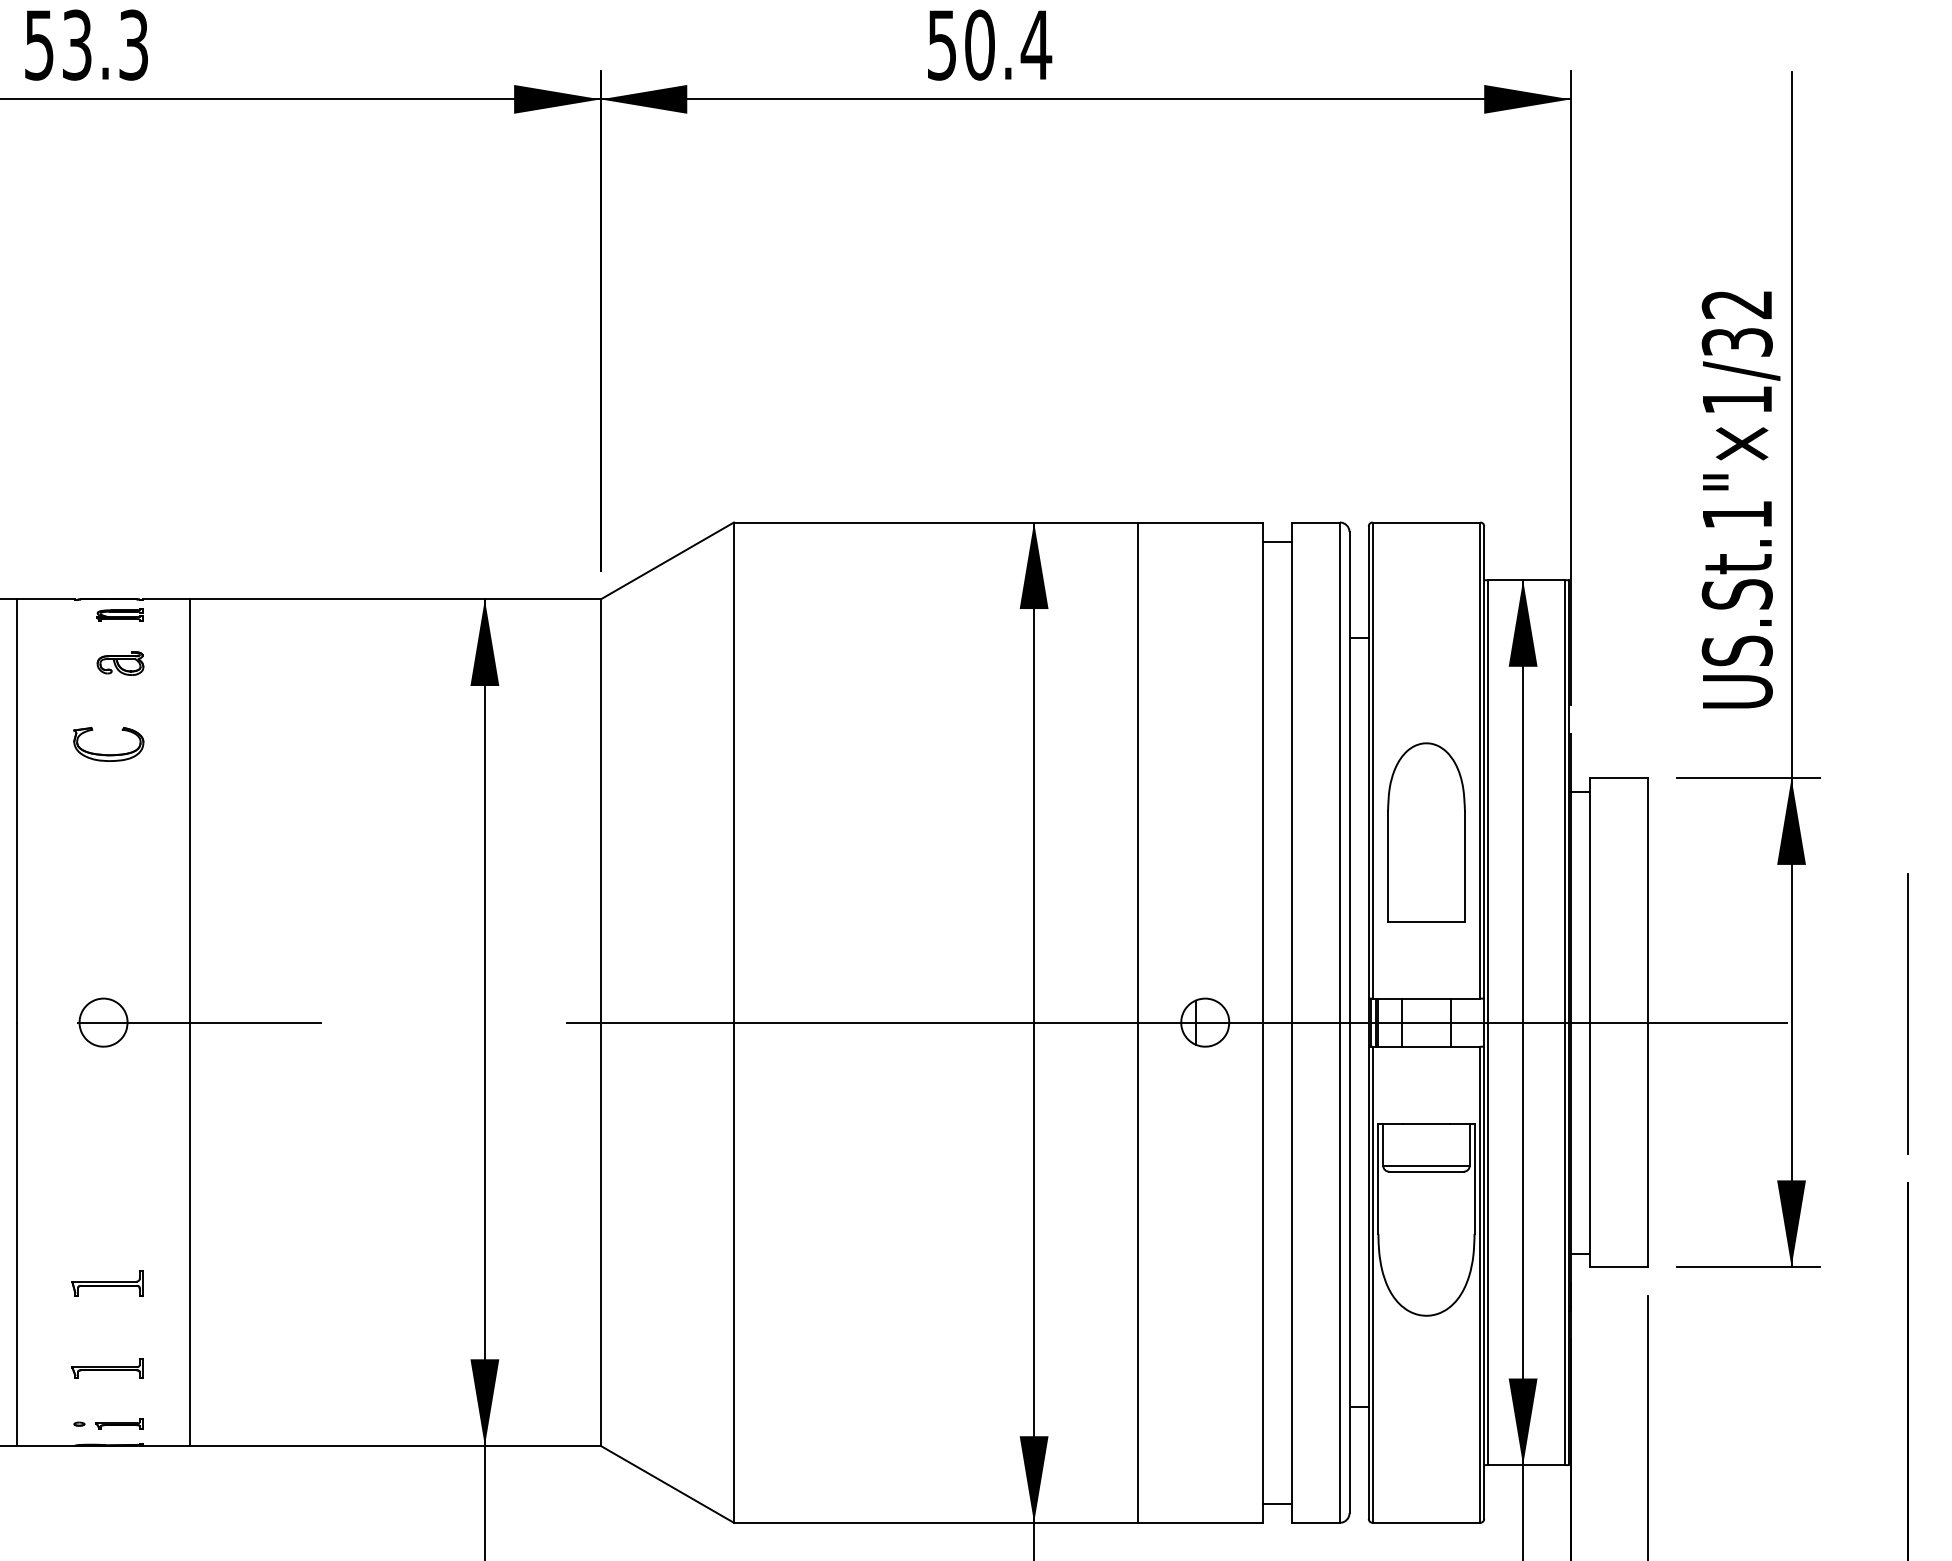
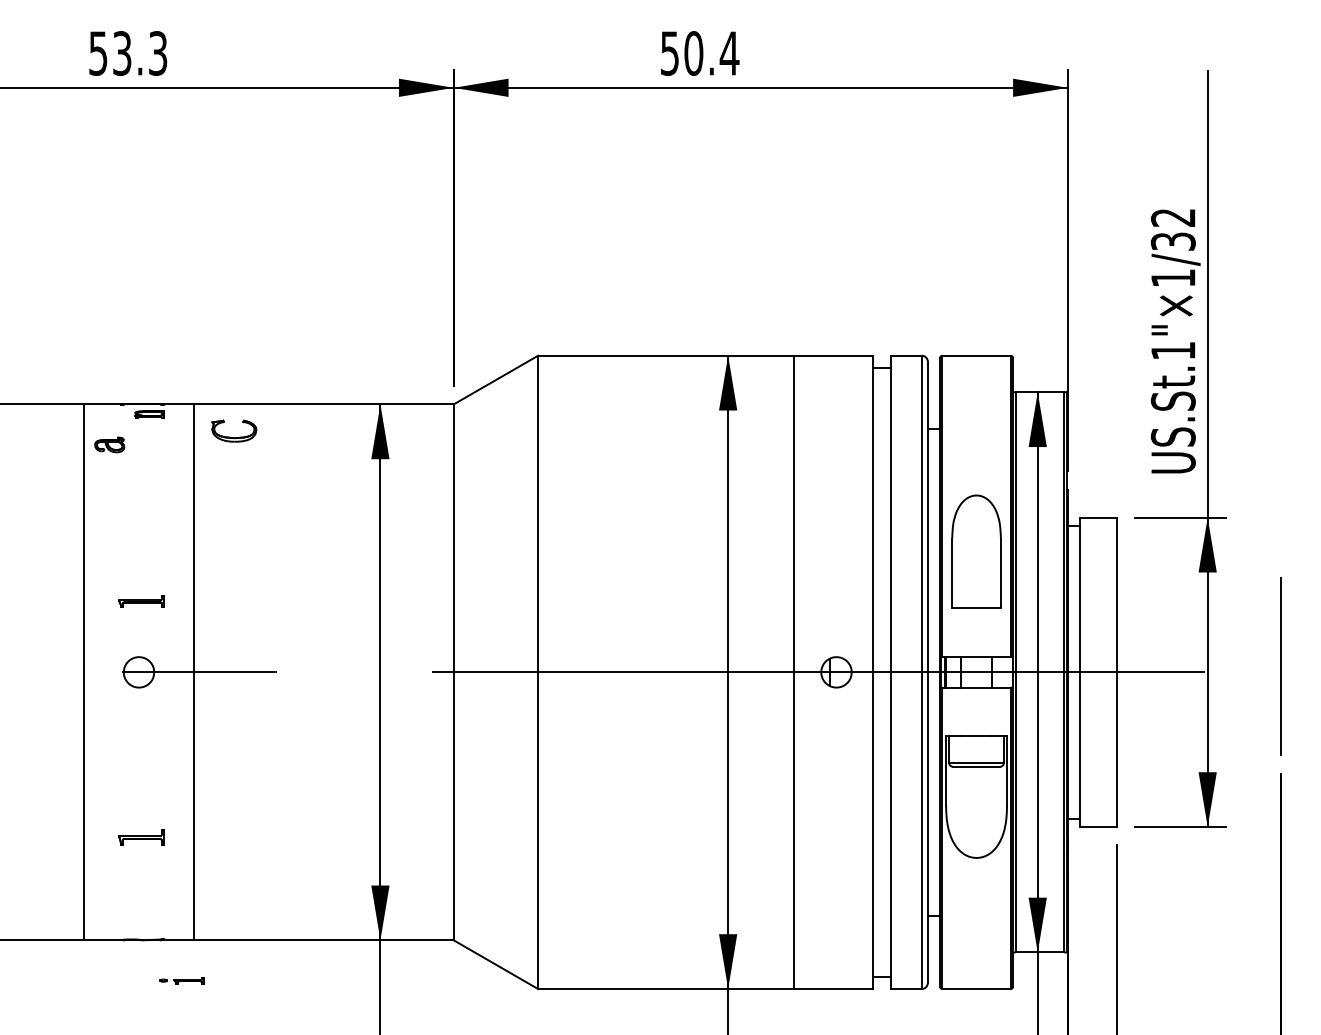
part: (120, 662) -> (109, 444), moved
part: (109, 754) -> (234, 437), moved
part: (107, 1368) -> (141, 601), moved
part: (107, 1424) -> (181, 980), moved

